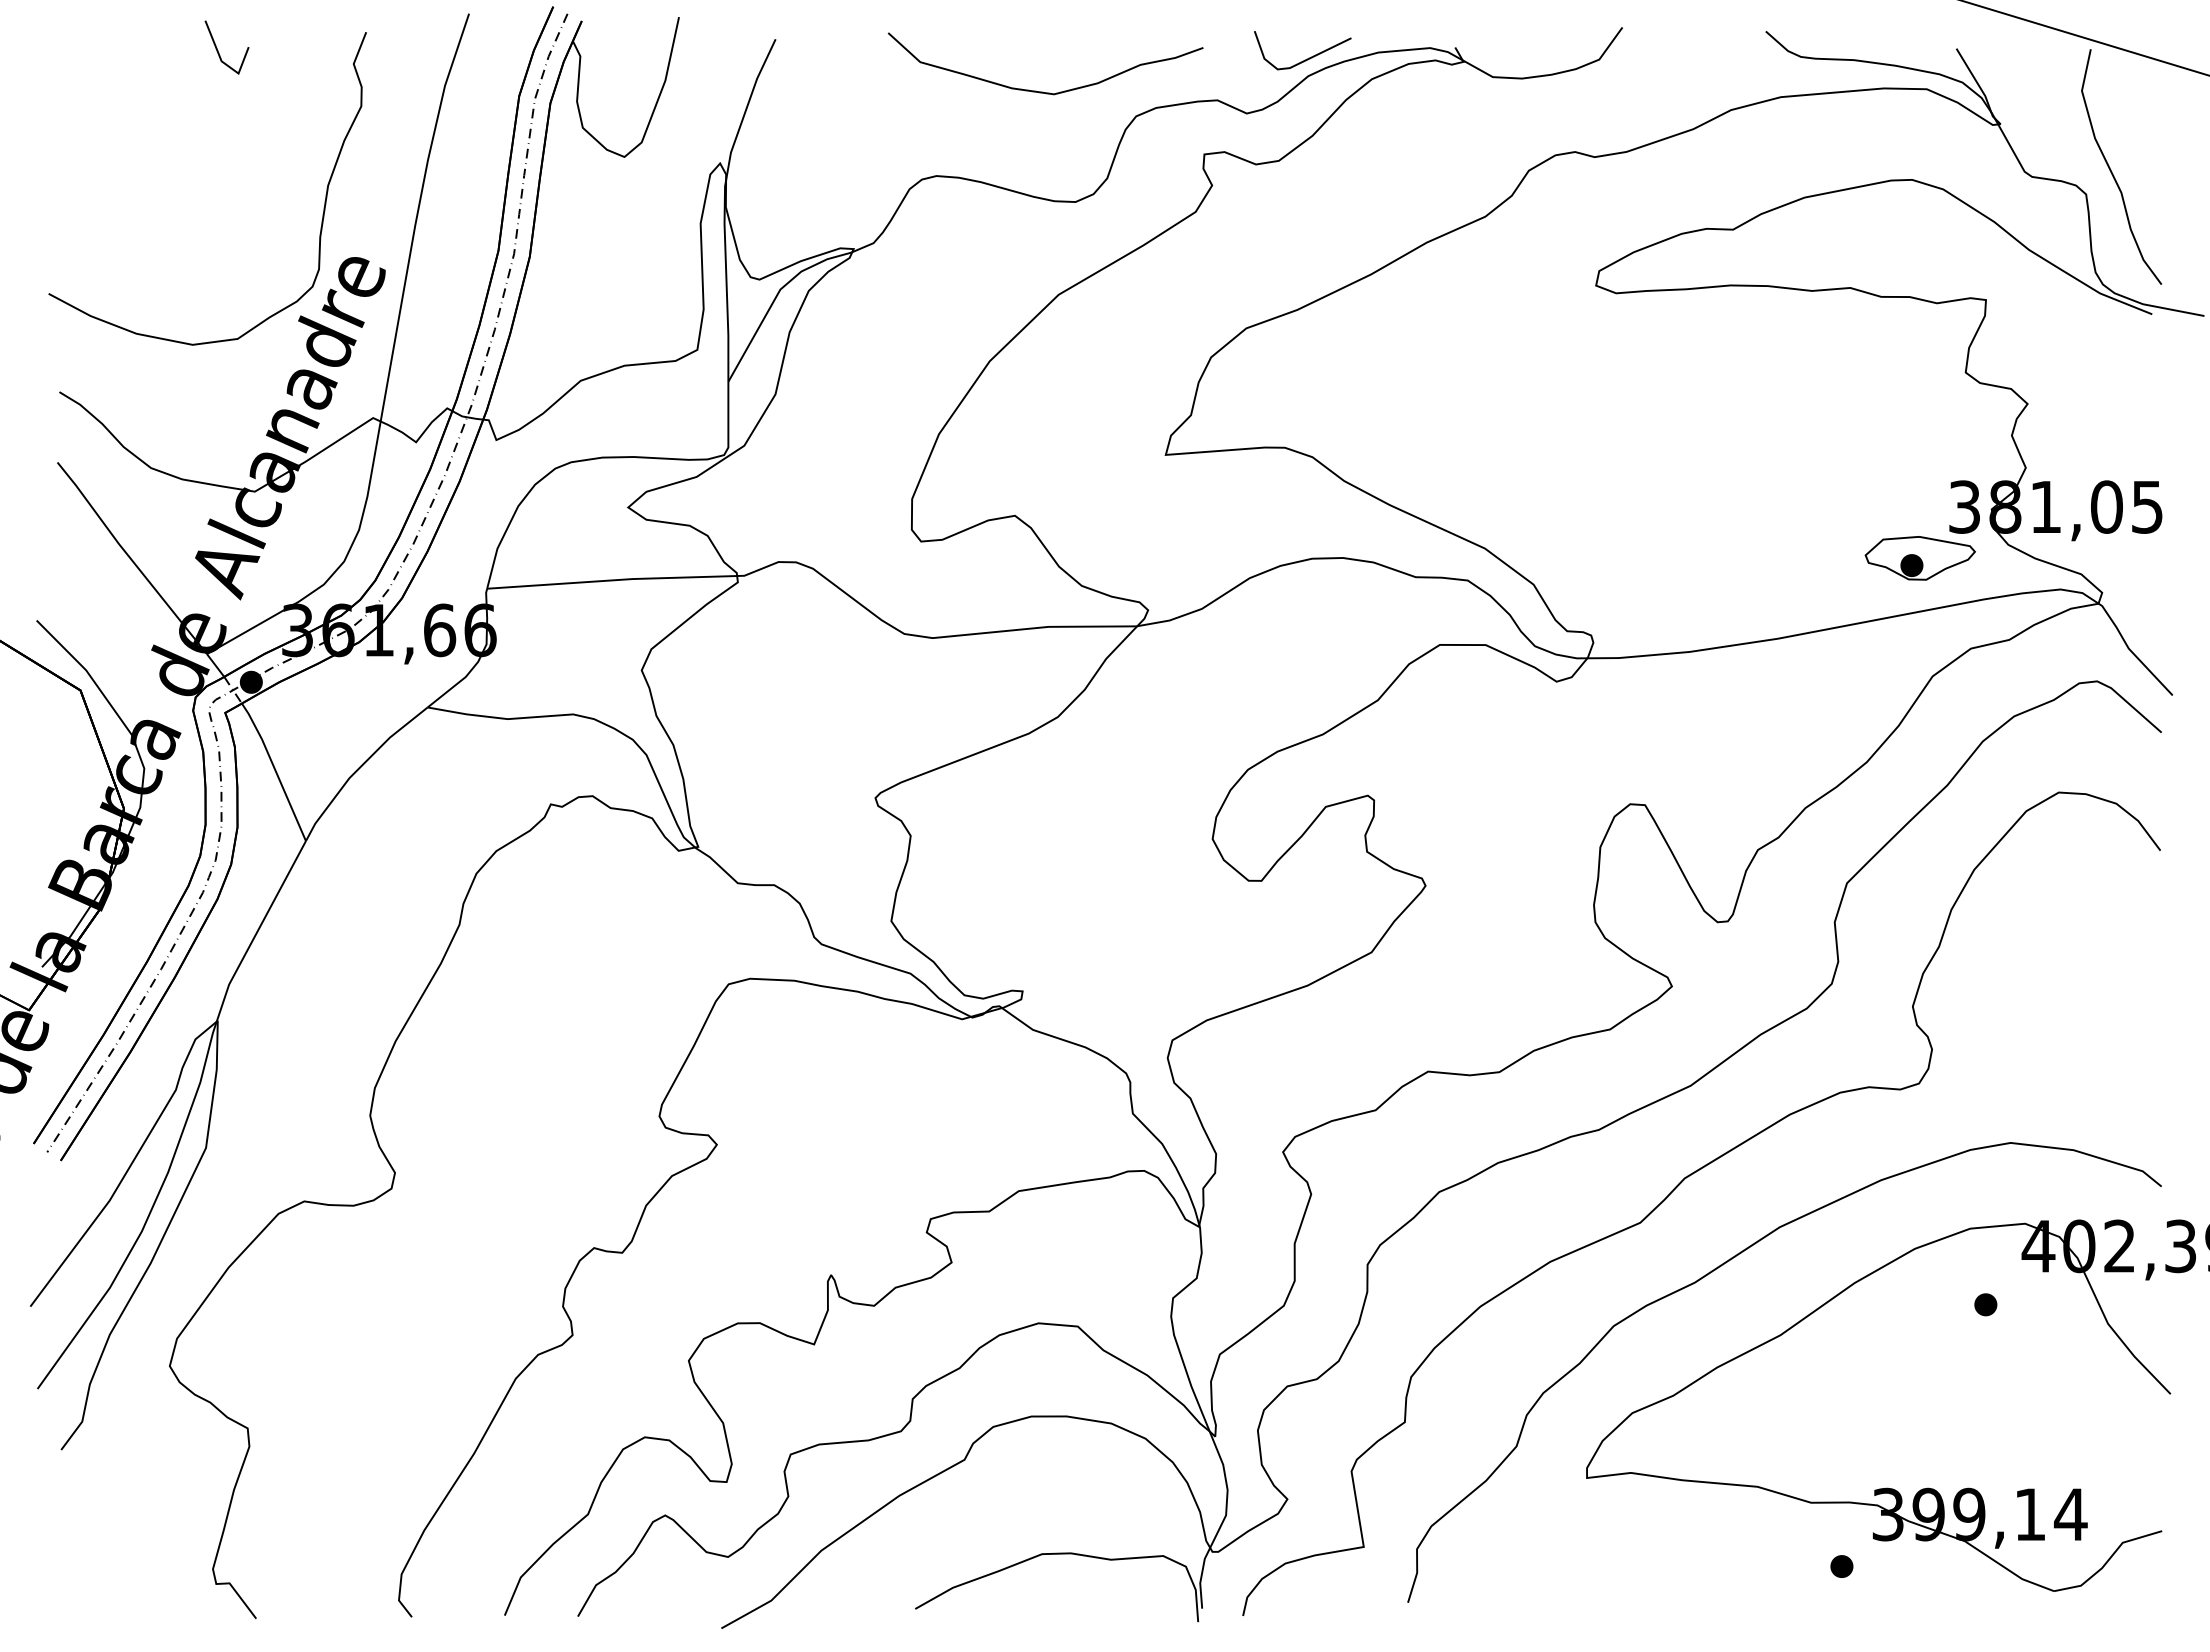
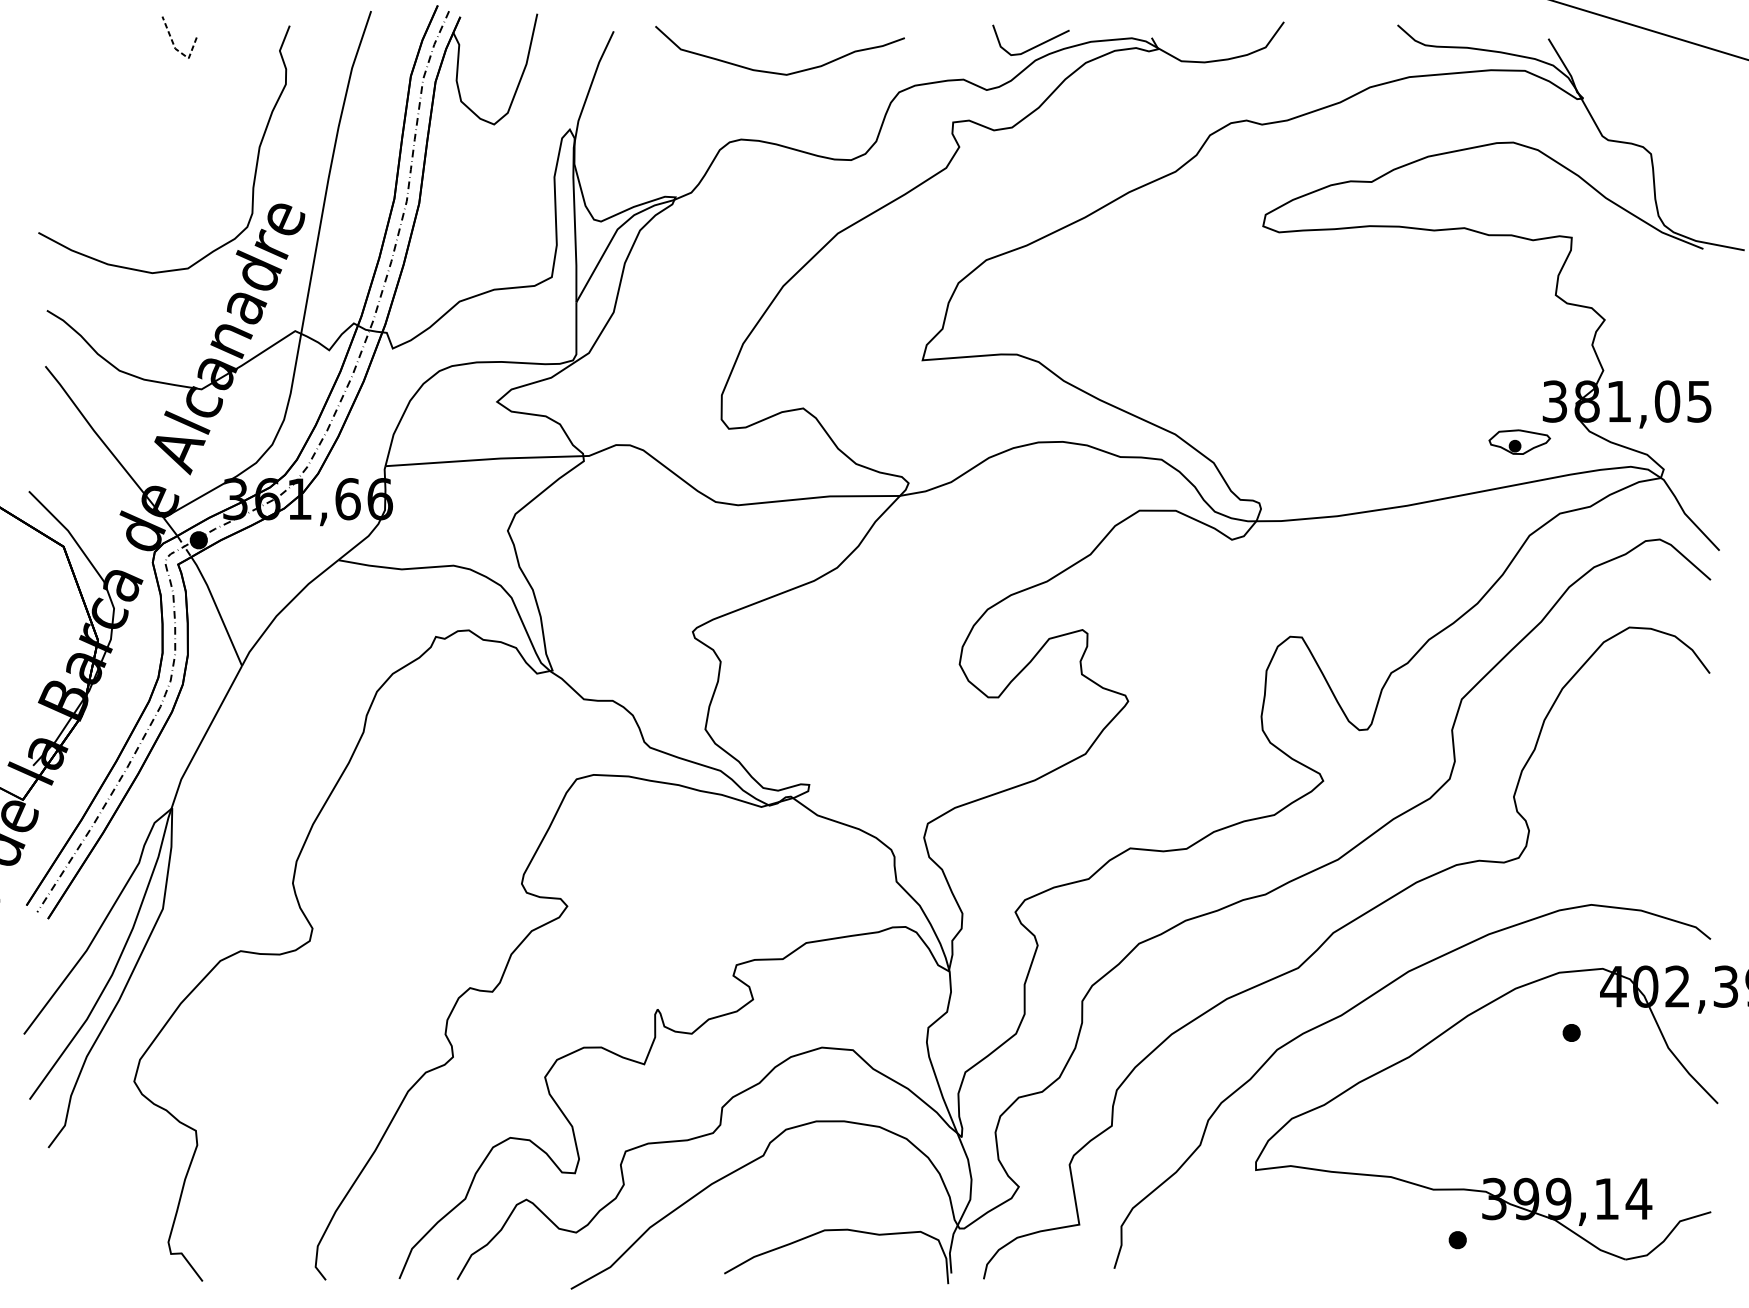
line: (224, 63) -> (177, 50), solid -> dashed
curve: (1043, 91) -> (778, 72), moved
curve: (2112, 171) -> (1671, 135), removed
part: (1919, 558) -> (1519, 442), size x0.7

